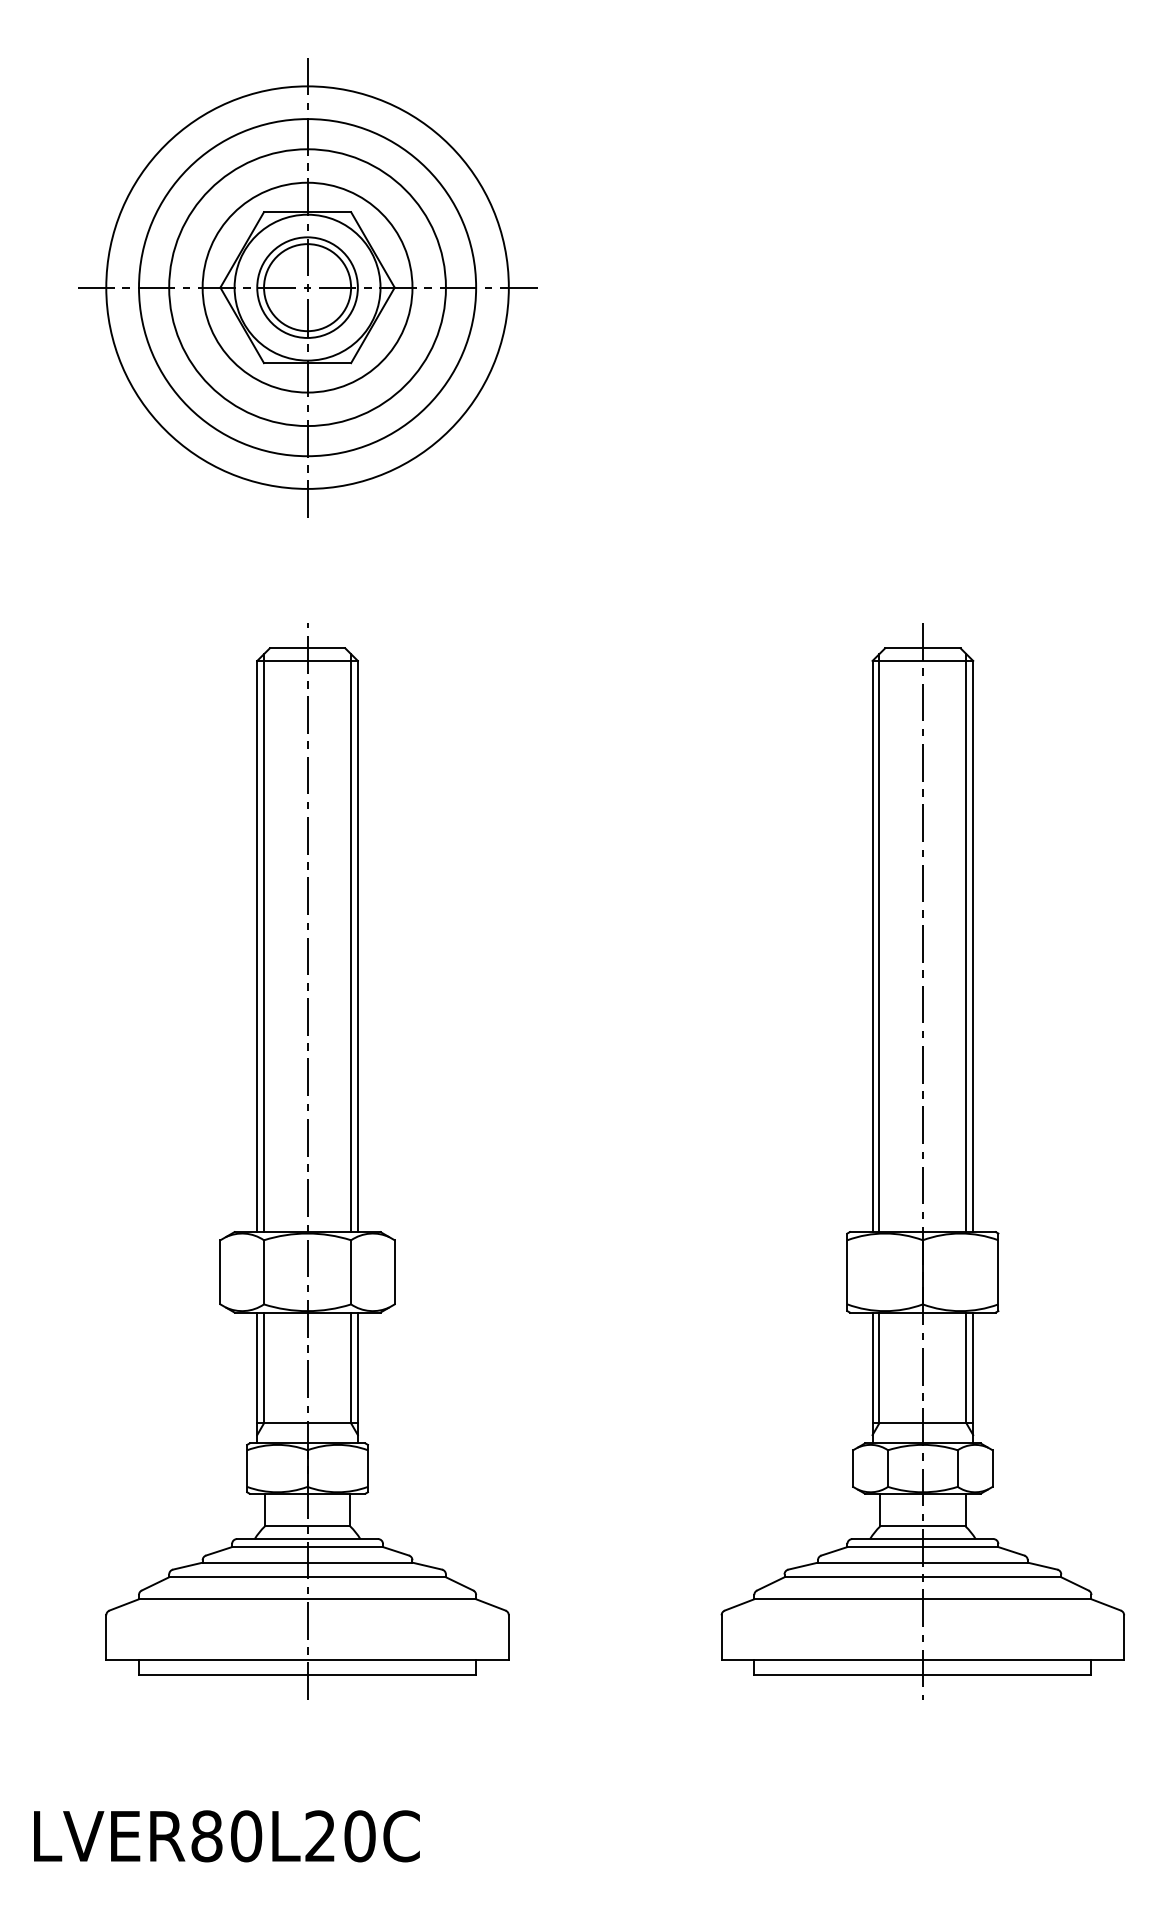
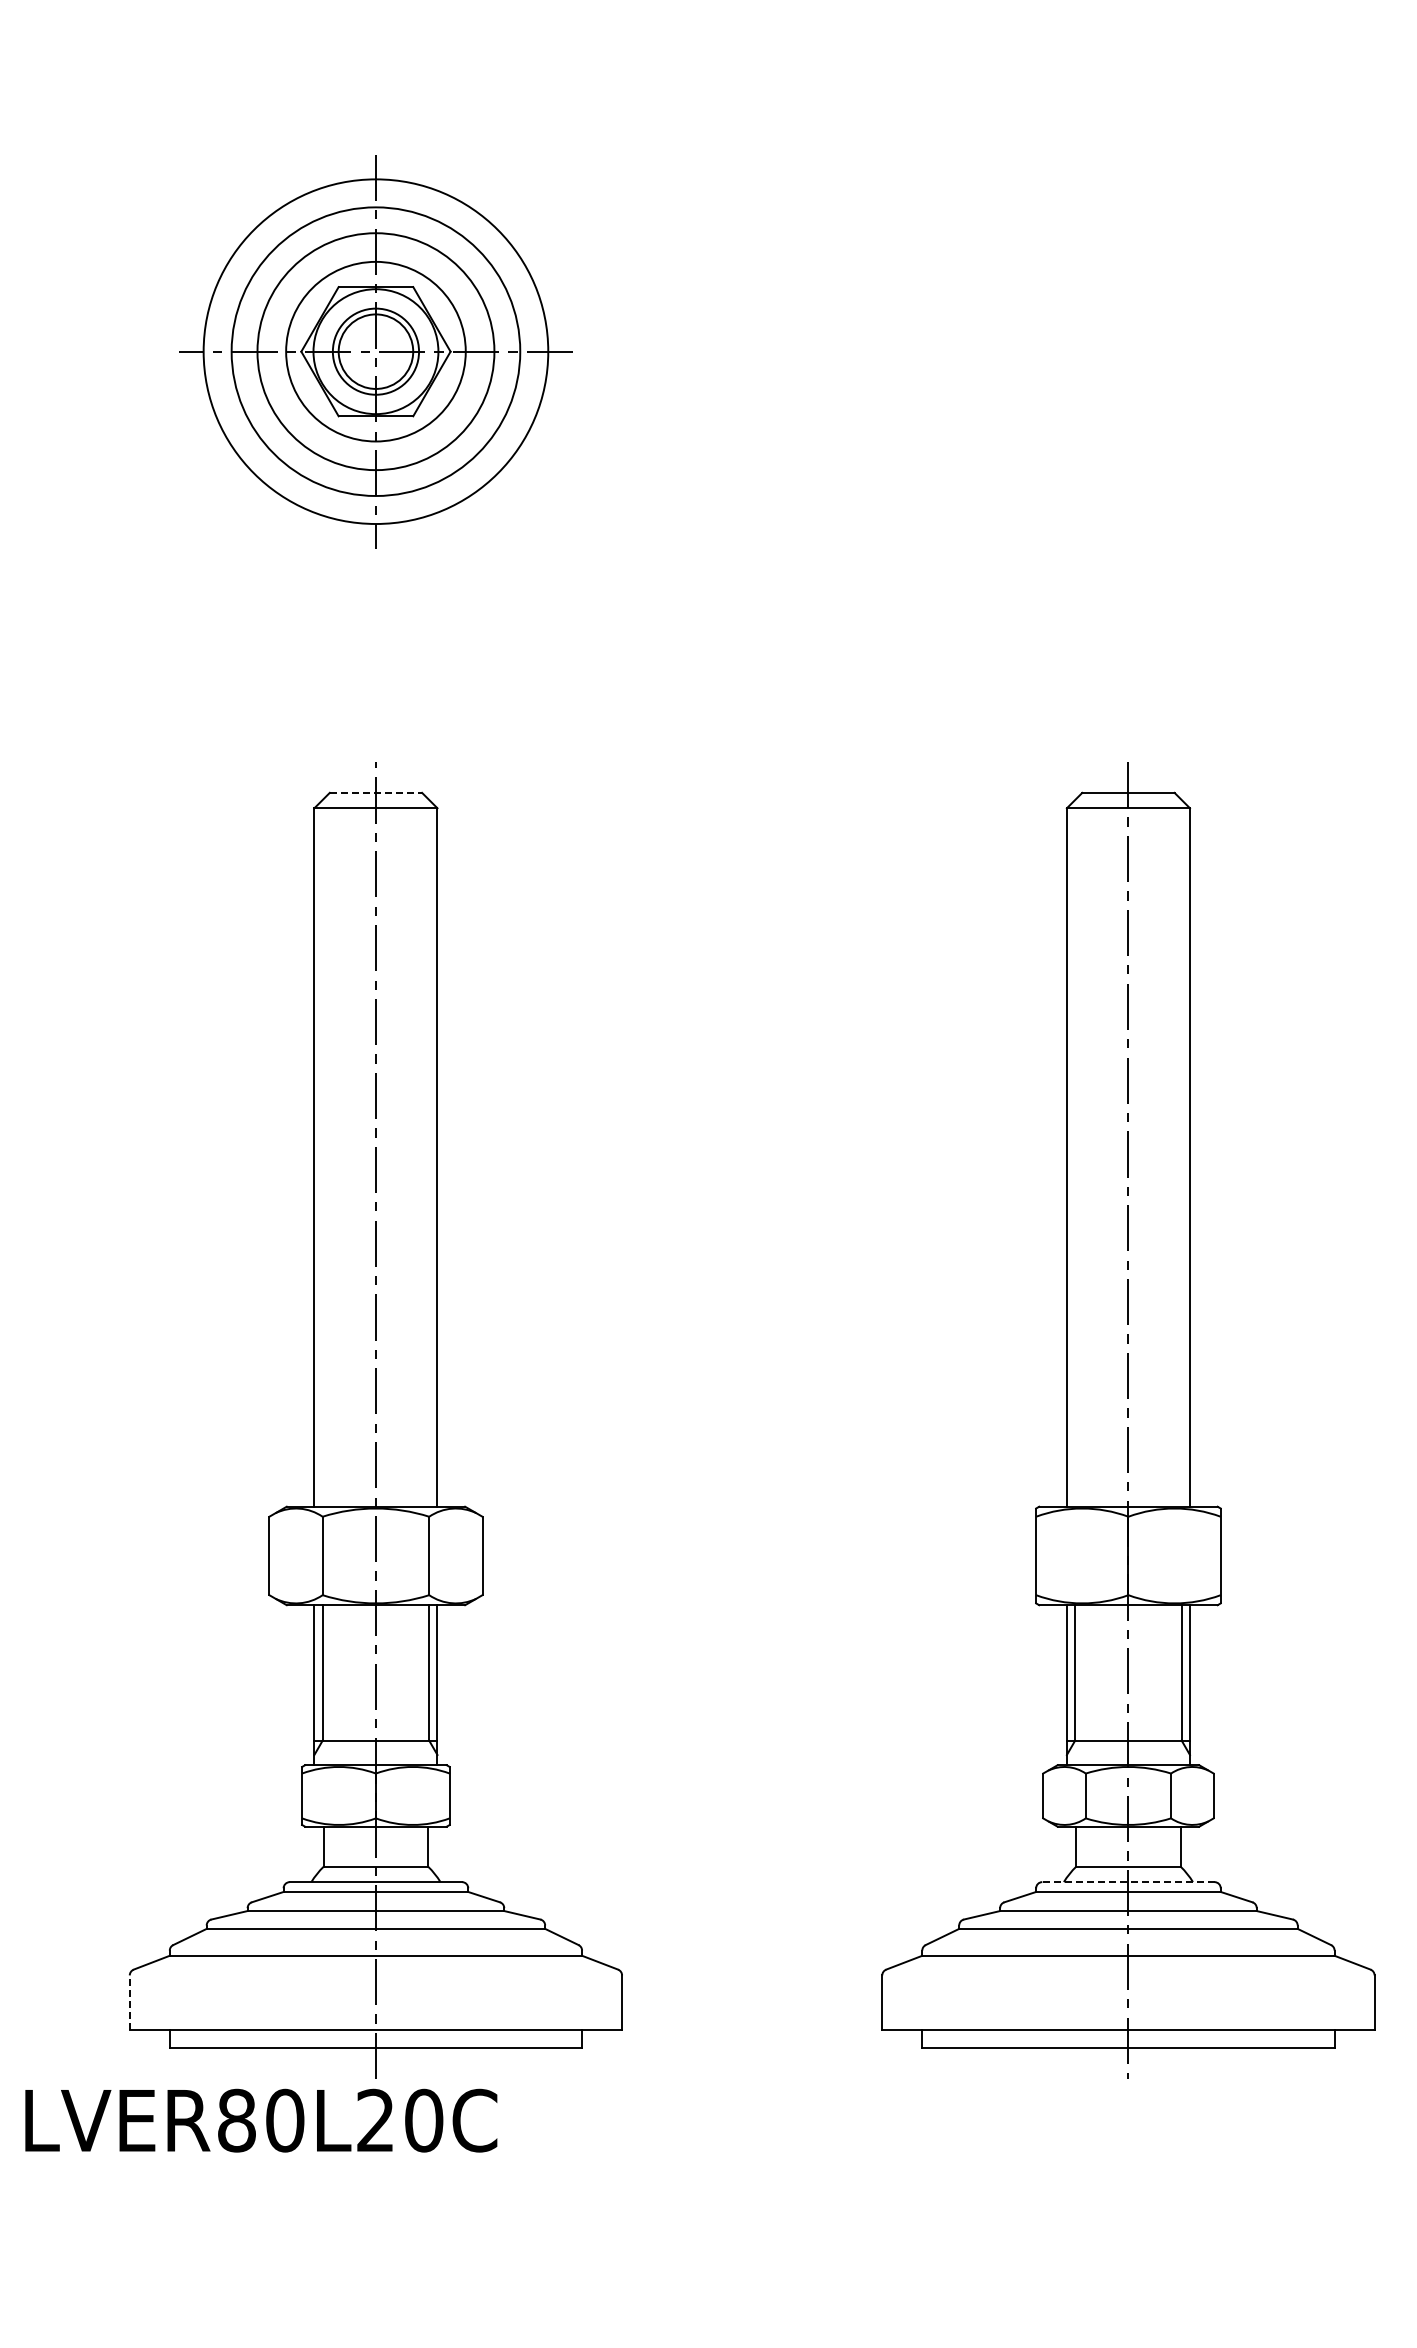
part: (307, 287) -> (375, 351), size x0.7
line: (308, 648) -> (376, 792), solid -> dashed
line: (263, 942) -> (322, 1152), removed
line: (351, 942) -> (429, 1152), removed
line: (879, 942) -> (1075, 1152), removed
line: (966, 942) -> (1181, 1152), removed
line: (922, 1539) -> (1127, 1882), solid -> dashed
line: (106, 1637) -> (129, 2002), solid -> dashed
text: (227, 1836) -> (261, 2120), moved

